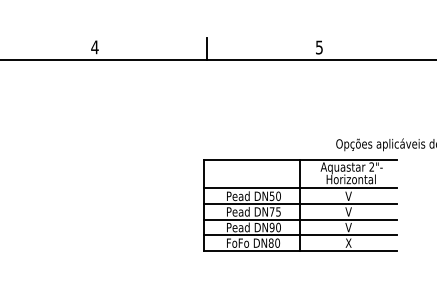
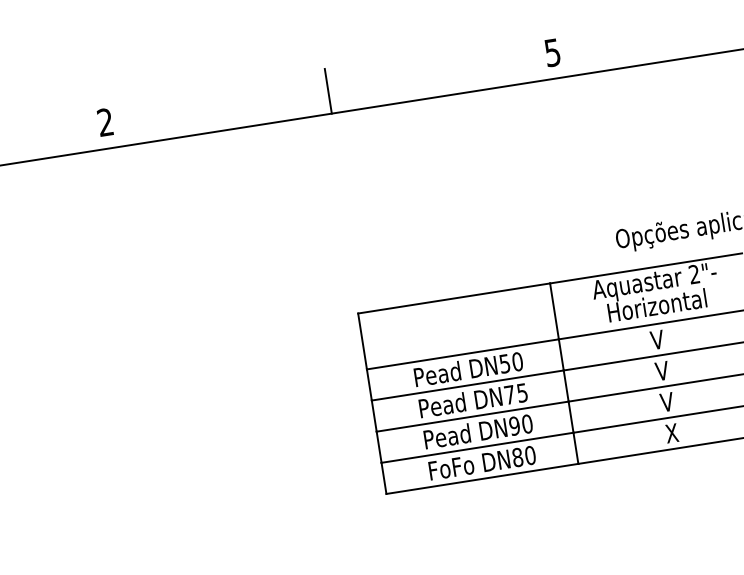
text: (94, 47) -> (104, 122), 4 -> 2

